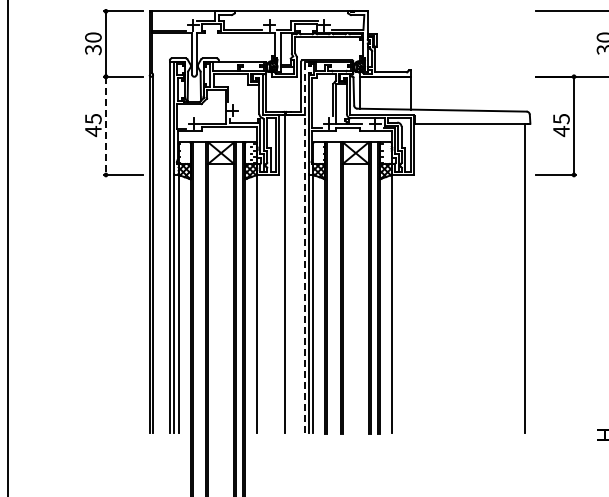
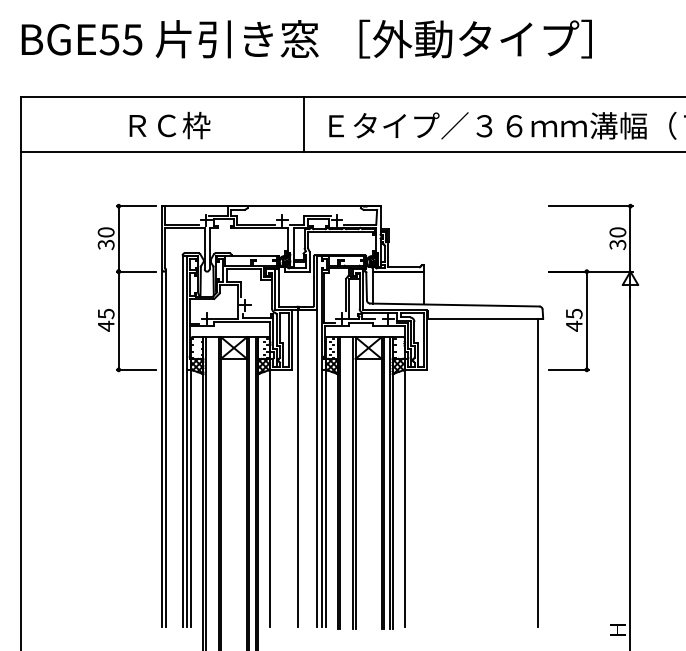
line: (105, 126) -> (118, 321), dashed -> solid
line: (304, 246) -> (317, 441), dashed -> solid

